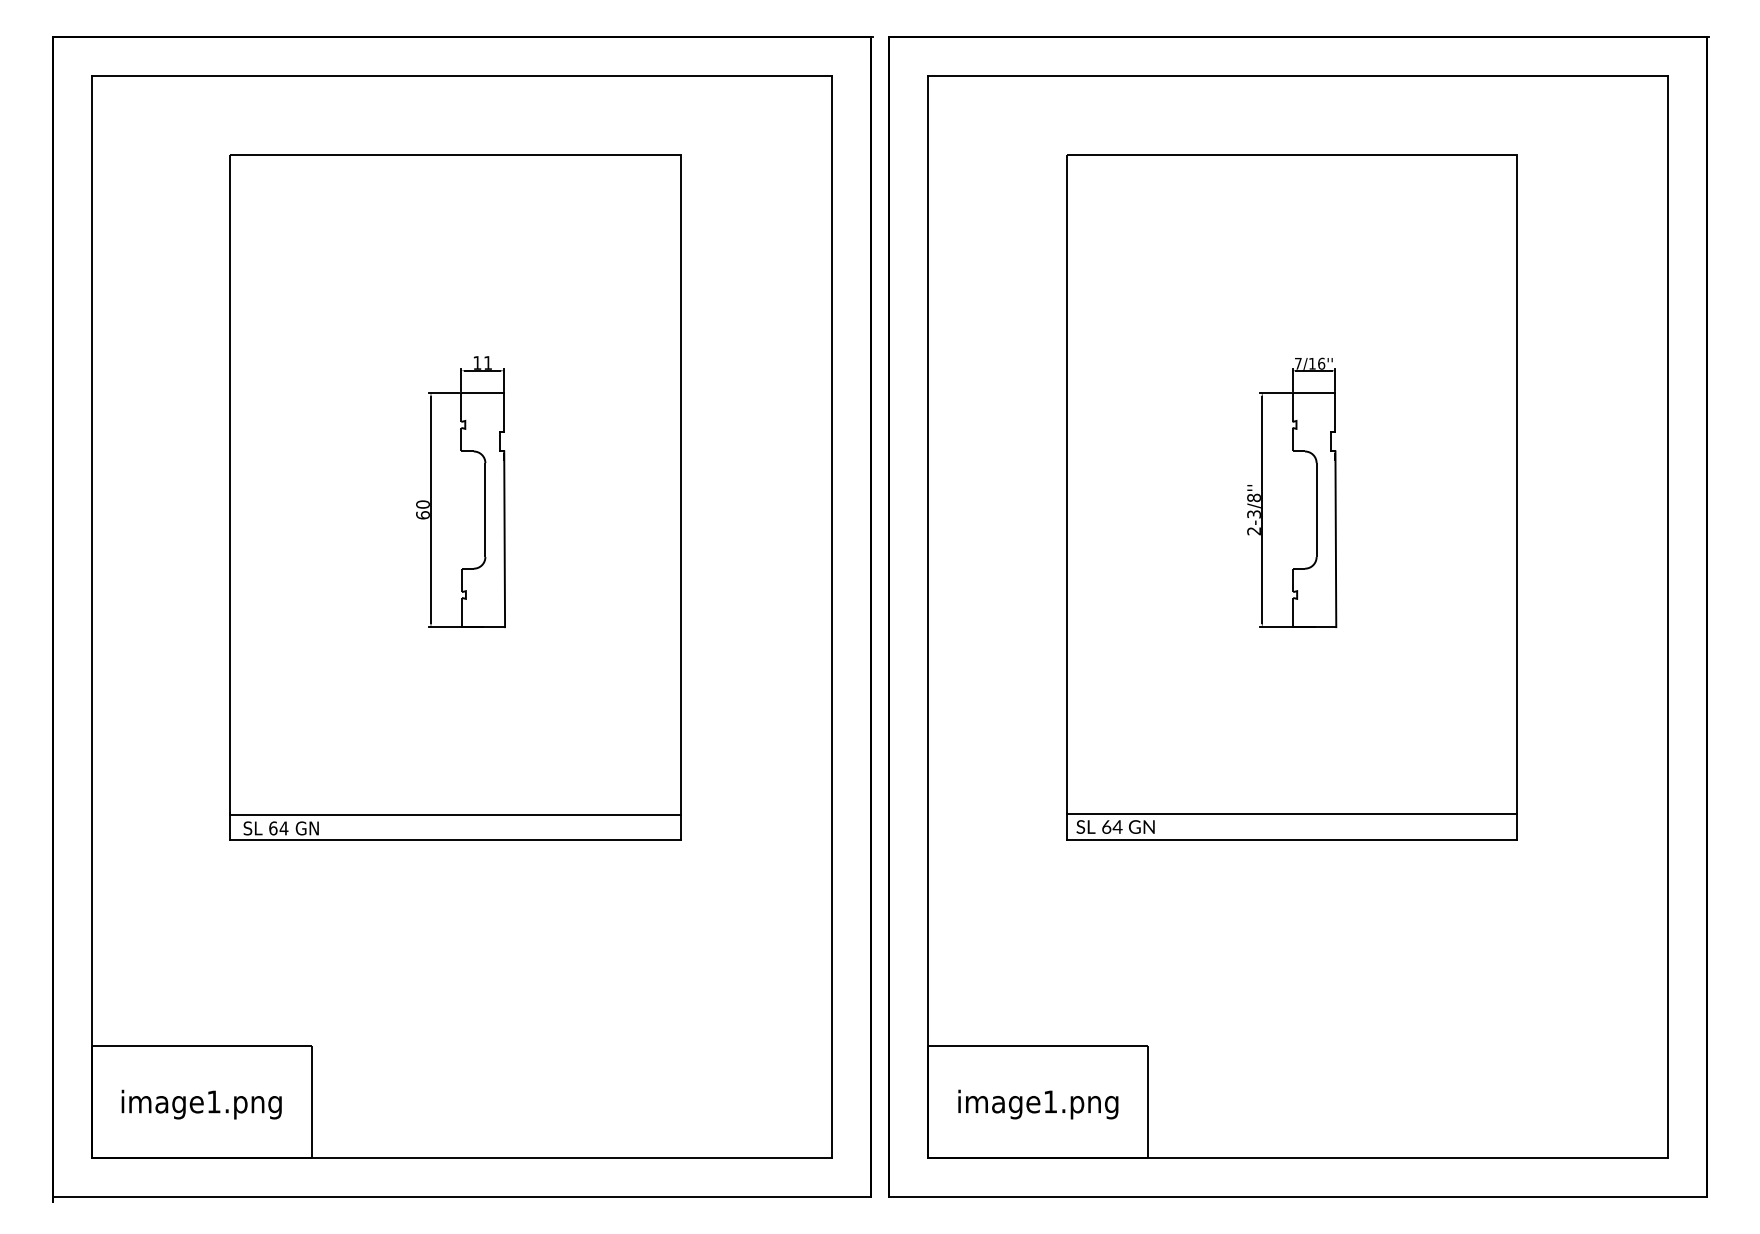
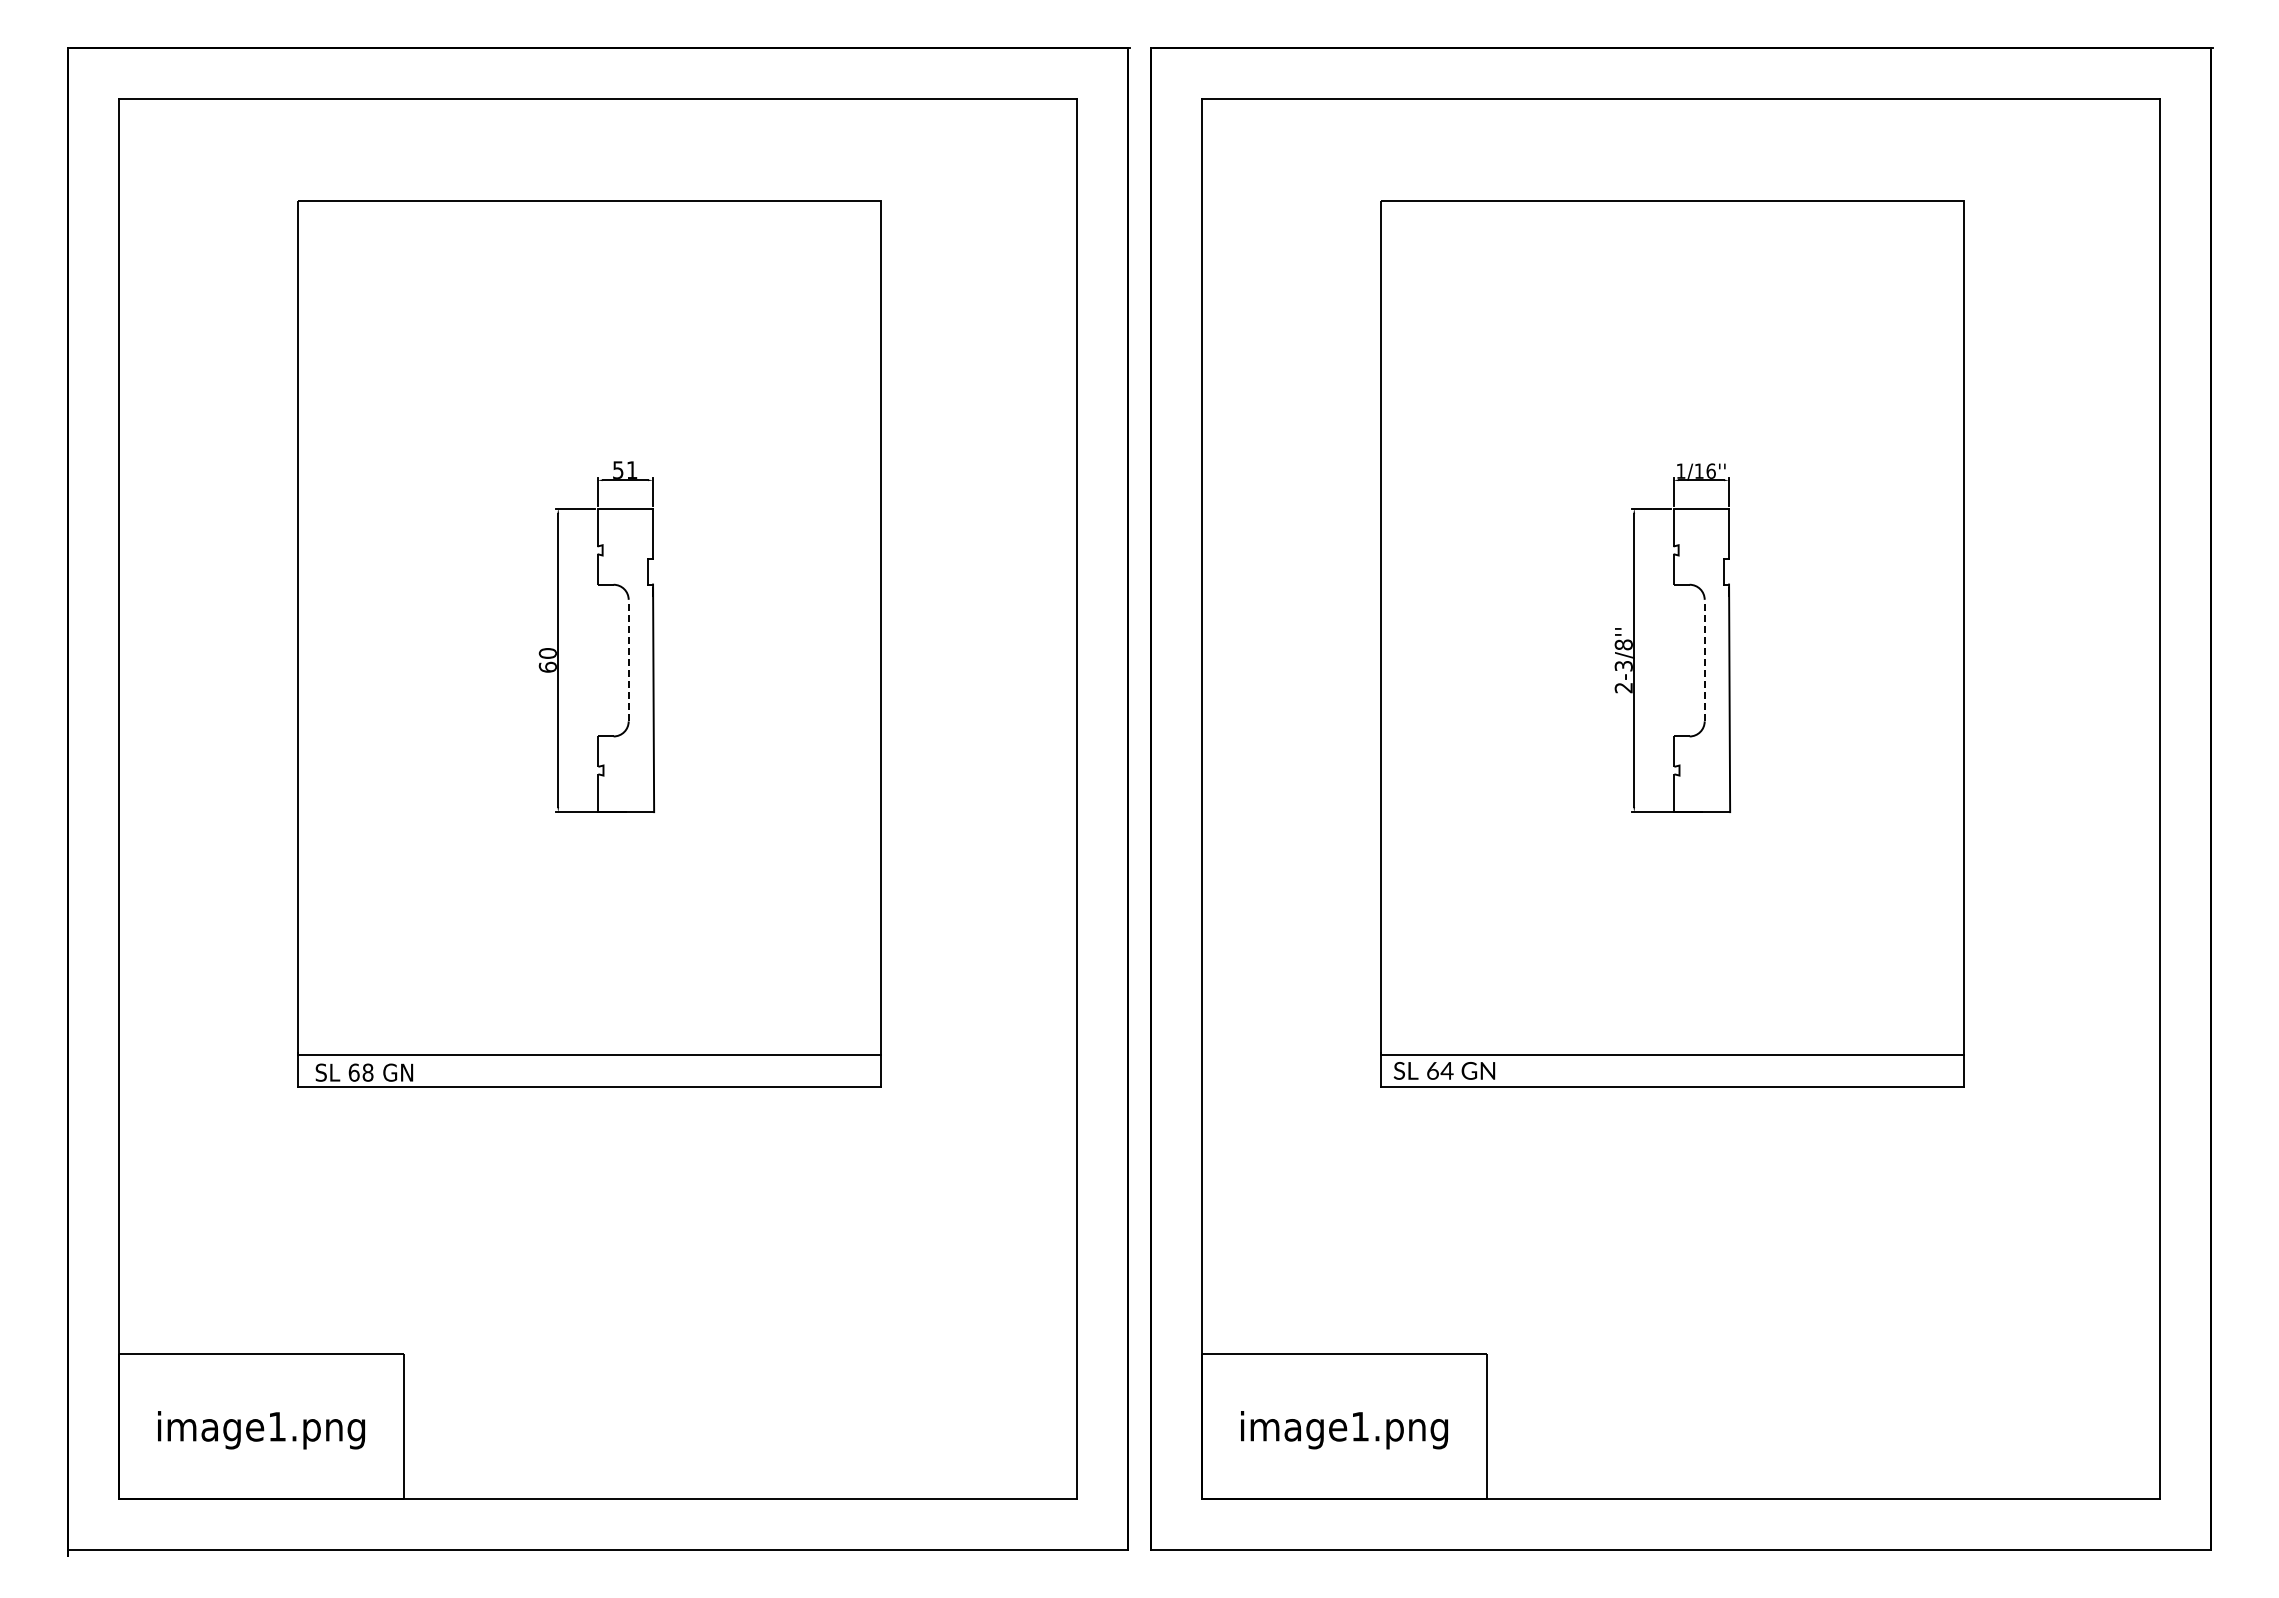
text: (477, 362) -> (618, 469), 11 -> 51
text: (1297, 363) -> (1680, 470), 7/16'' -> 1/16''
line: (485, 510) -> (628, 660), solid -> dashed
line: (1316, 510) -> (1704, 660), solid -> dashed
text: (283, 828) -> (367, 1072), 64 -> 68

